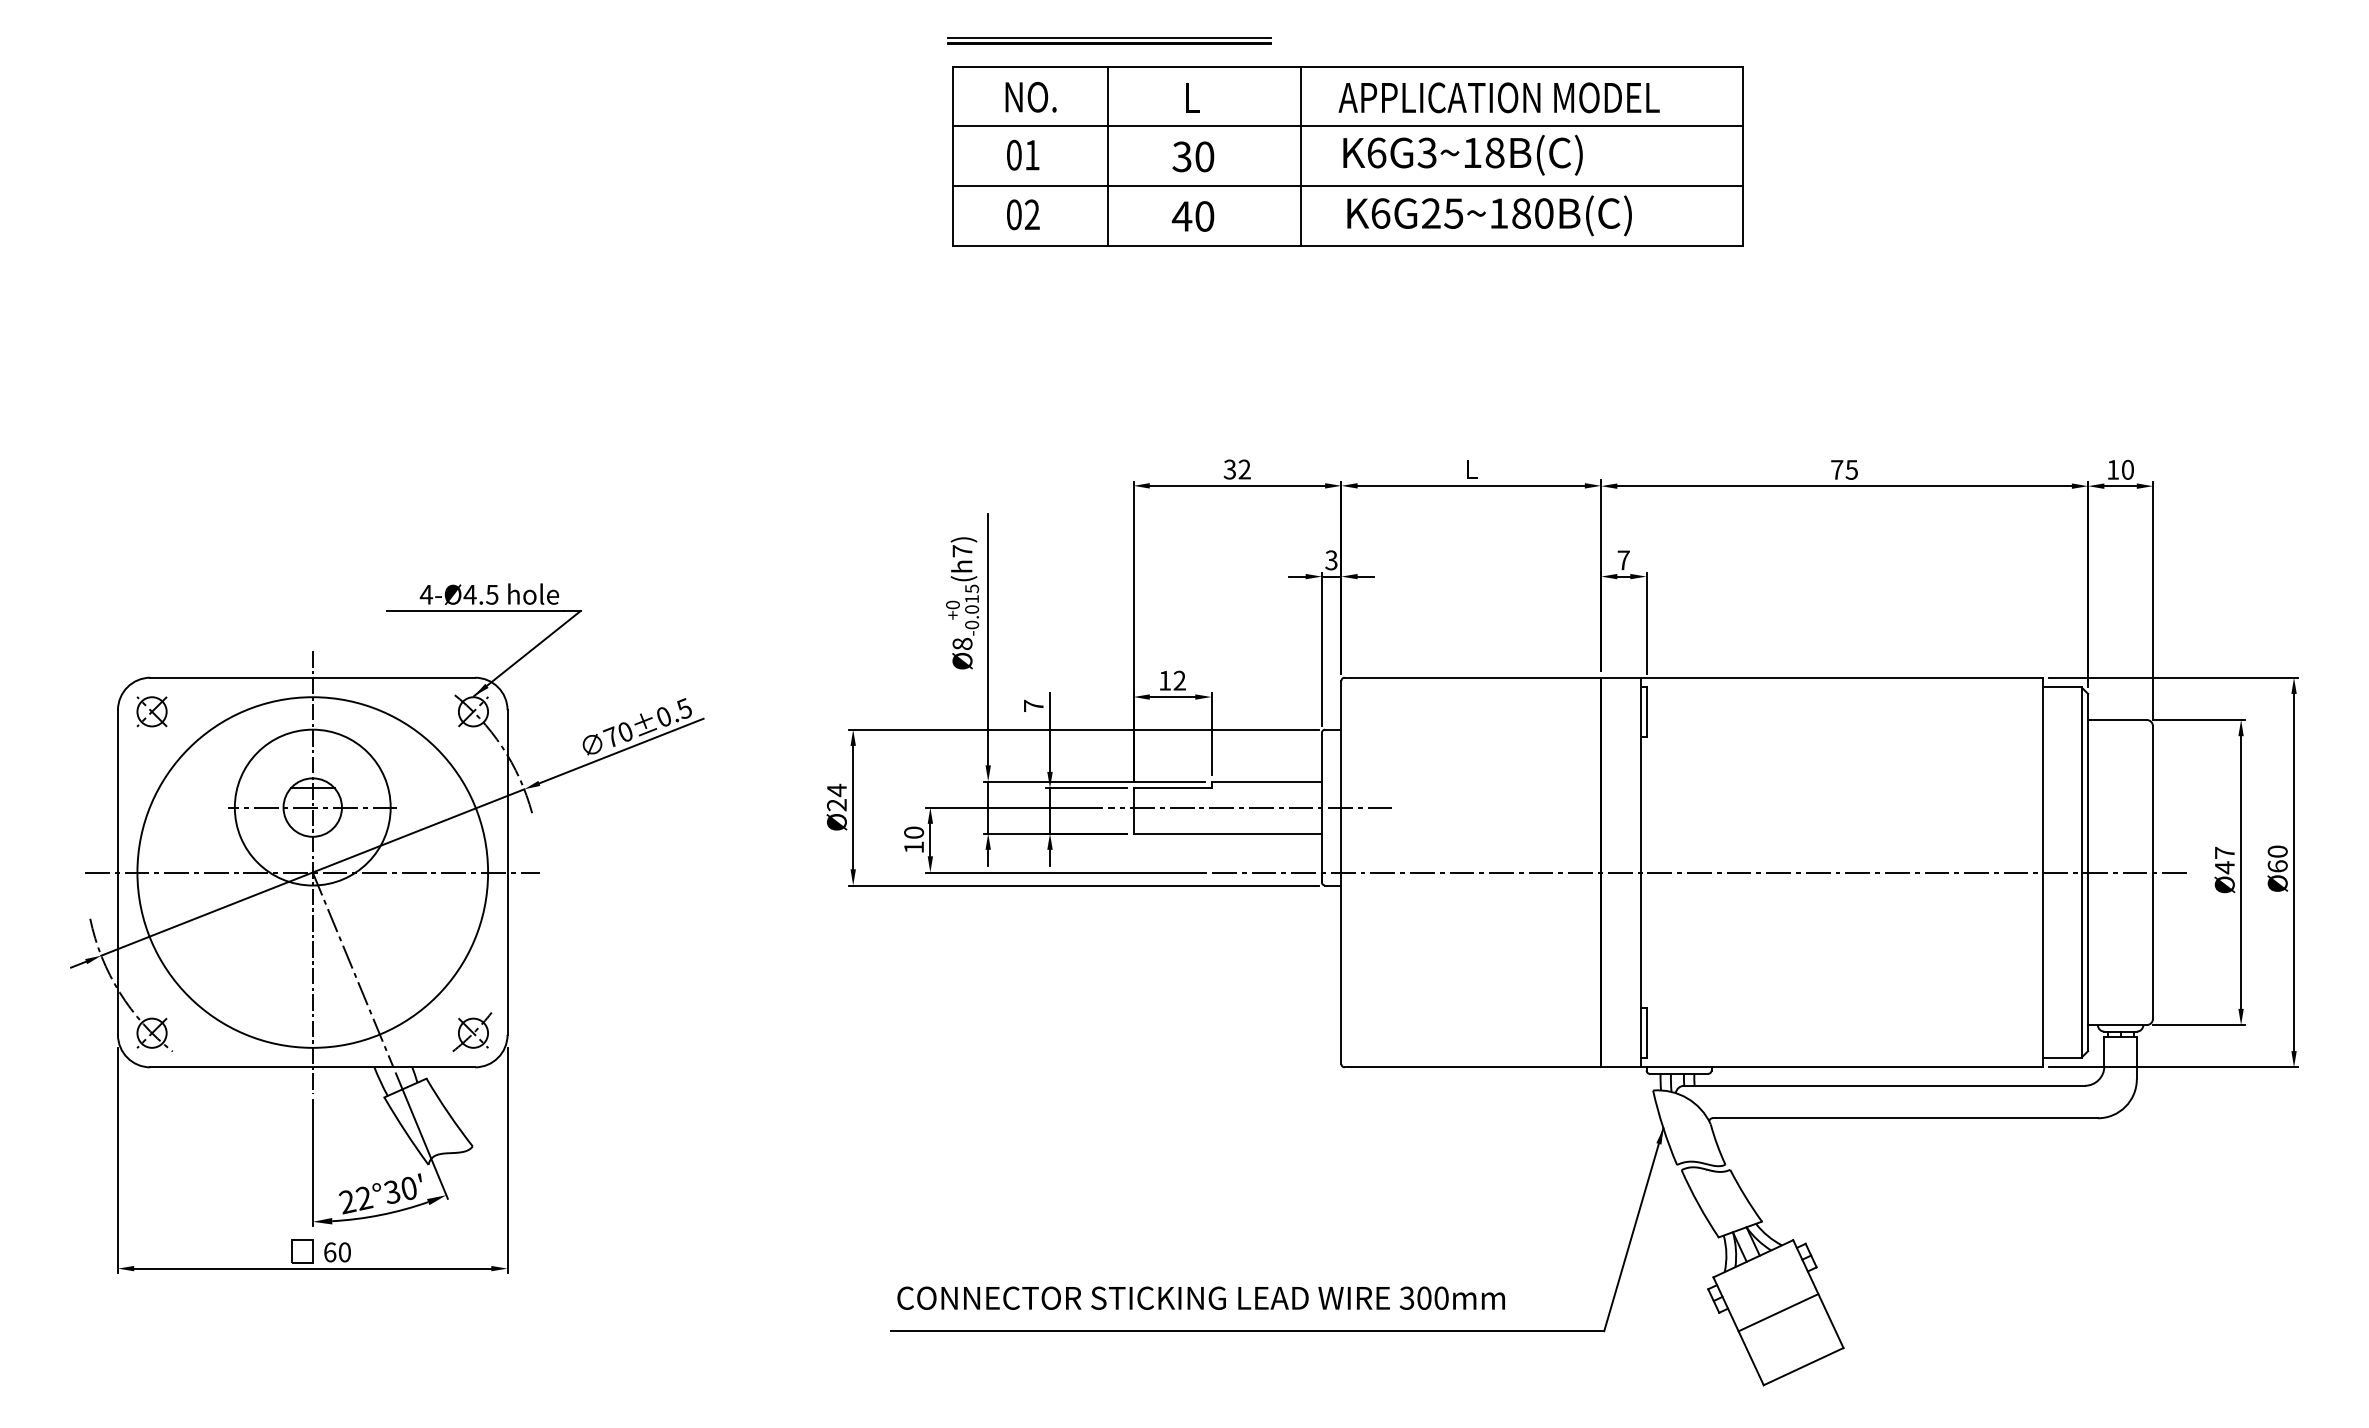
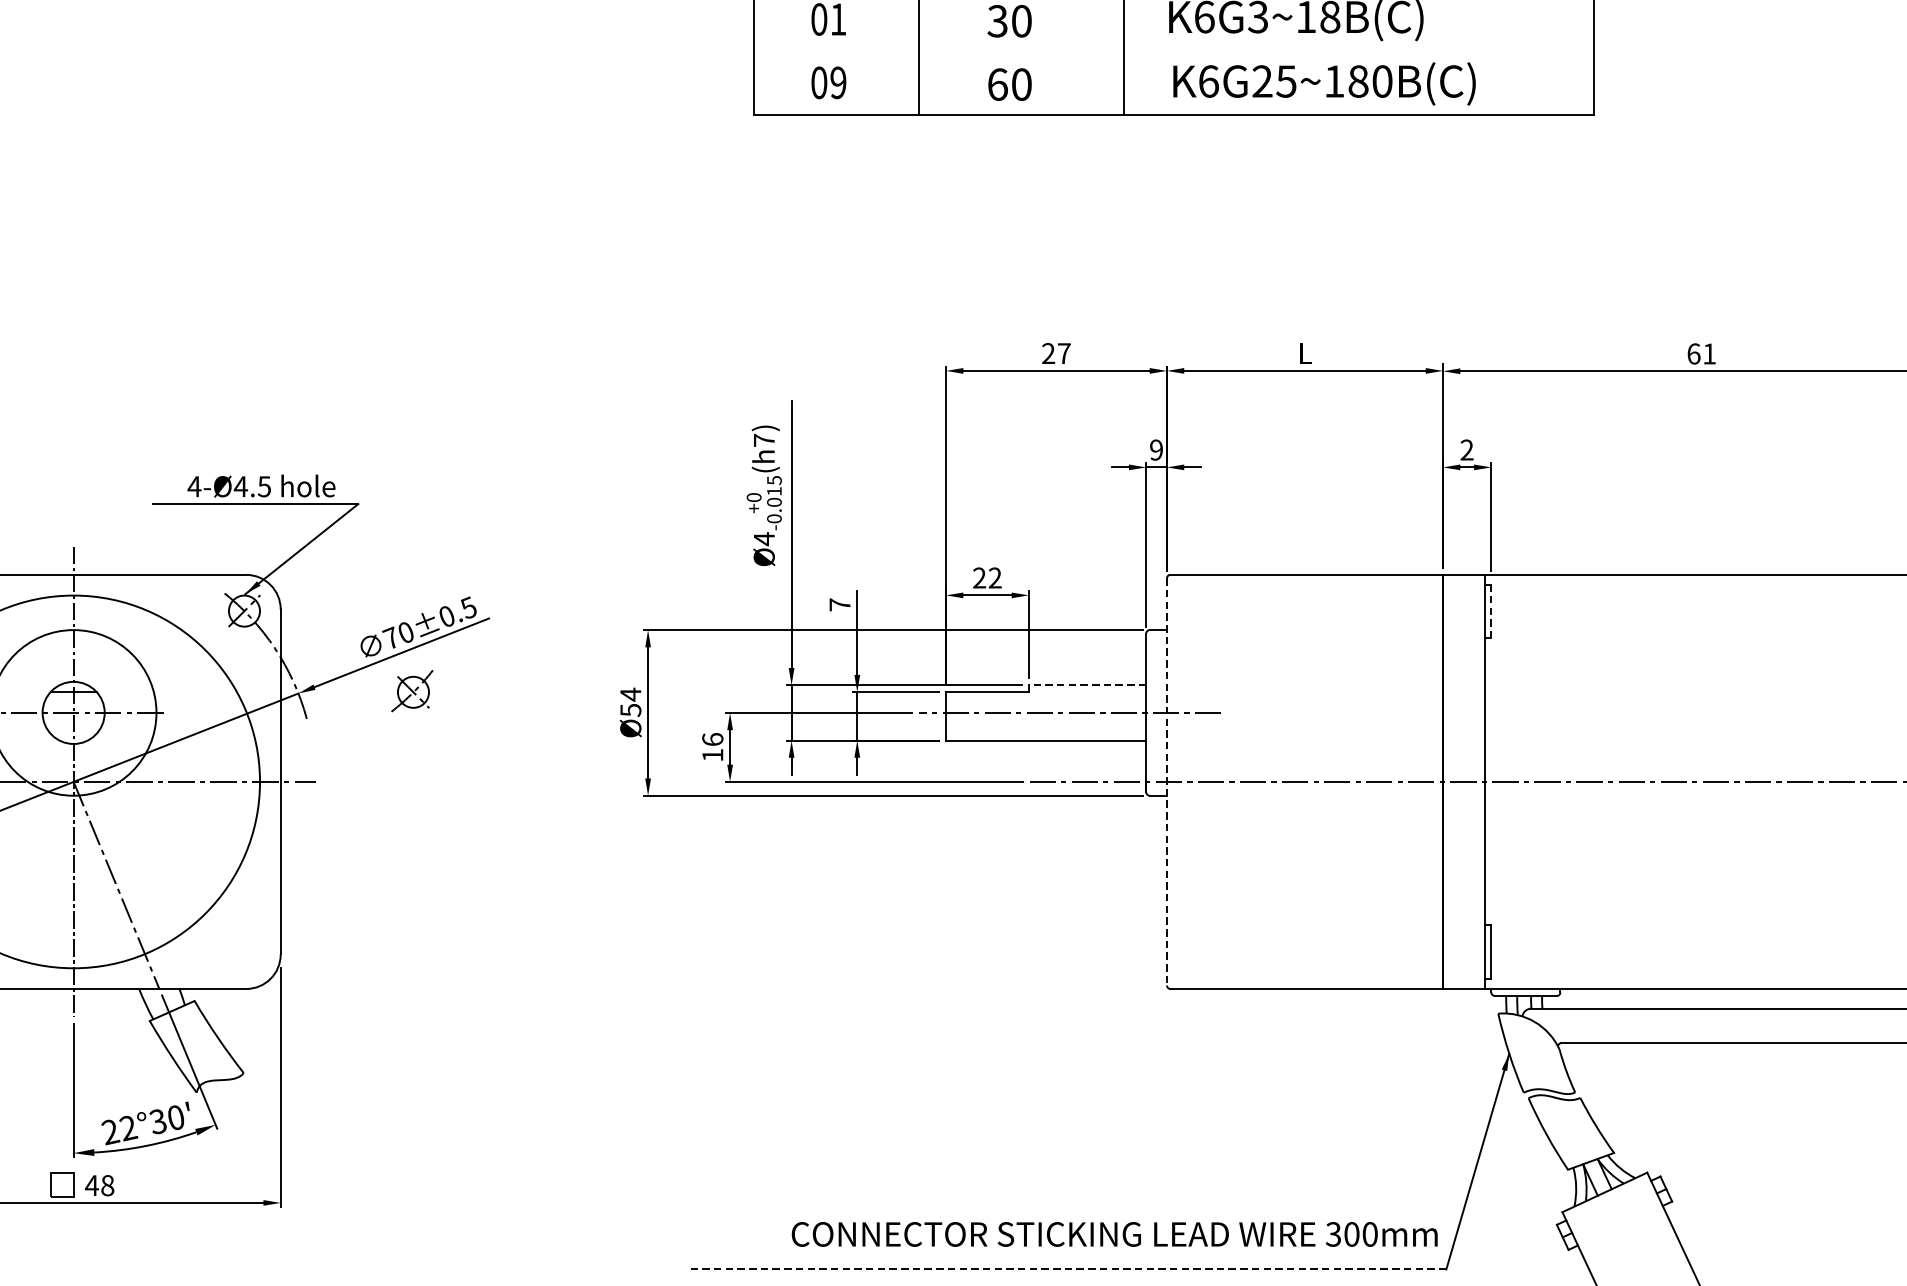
line: (1348, 185) -> (1174, 51), removed
text: (1031, 215) -> (837, 83), 02 -> 09
text: (1181, 216) -> (997, 84), 40 -> 60
text: (1236, 469) -> (1055, 353), 32 -> 27
text: (1844, 469) -> (1701, 353), 75 -> 61
text: (1331, 560) -> (1156, 450), 3 -> 9
text: (1623, 560) -> (1466, 450), 7 -> 2
text: (962, 643) -> (764, 538), Ø8 -> Ø4
text: (1165, 680) -> (980, 577), 12 -> 22
line: (1646, 712) -> (1491, 611), solid -> dashed
line: (1266, 781) -> (1087, 685), solid -> dashed
text: (836, 805) -> (630, 710), Ø24 -> Ø54
text: (913, 832) -> (712, 739), 10 -> 16
line: (1341, 872) -> (1167, 781), solid -> dashed
part: (472, 1031) -> (412, 690), moved
text: (336, 1252) -> (98, 1185), 60 -> 48
text: (1200, 1297) -> (1113, 1233), moved
line: (1778, 1312) -> (1631, 1249), removed
line: (1247, 1331) -> (1067, 1269), solid -> dashed

